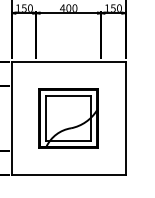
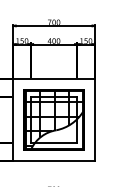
part: (67, 117) -> (53, 119), size x1.43

